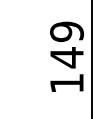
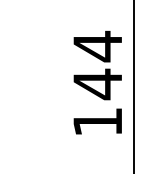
text: (66, 31) -> (97, 46), 149 -> 144

